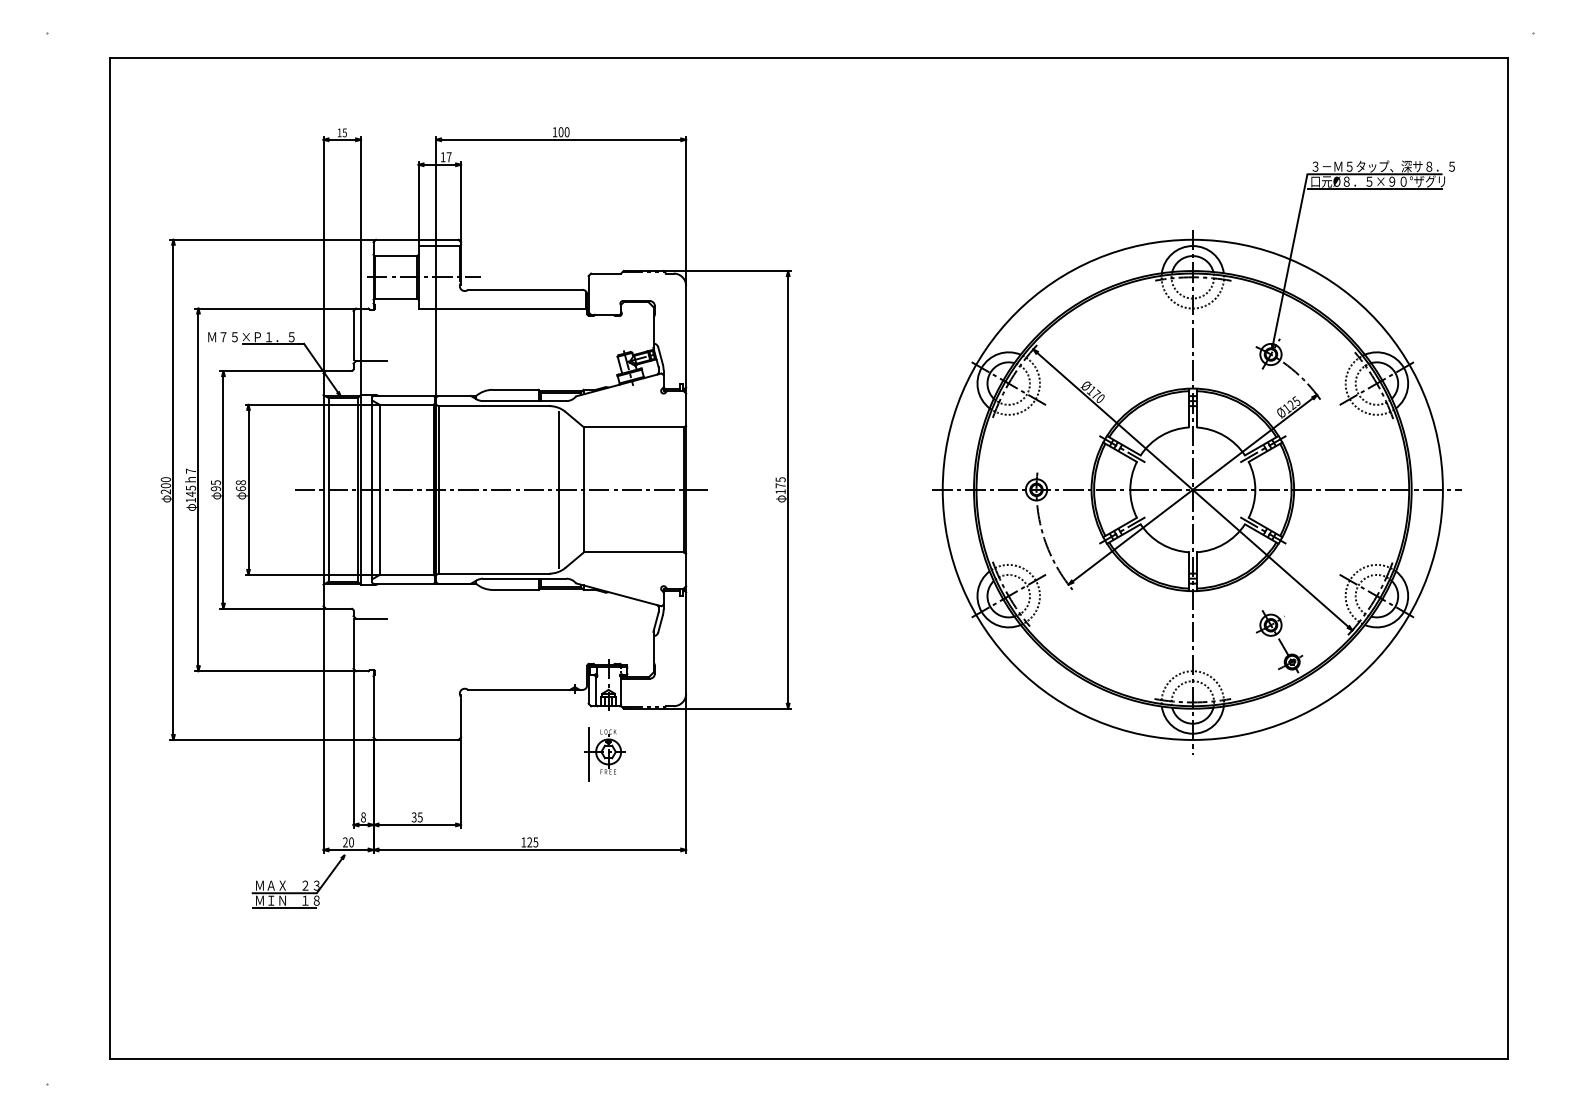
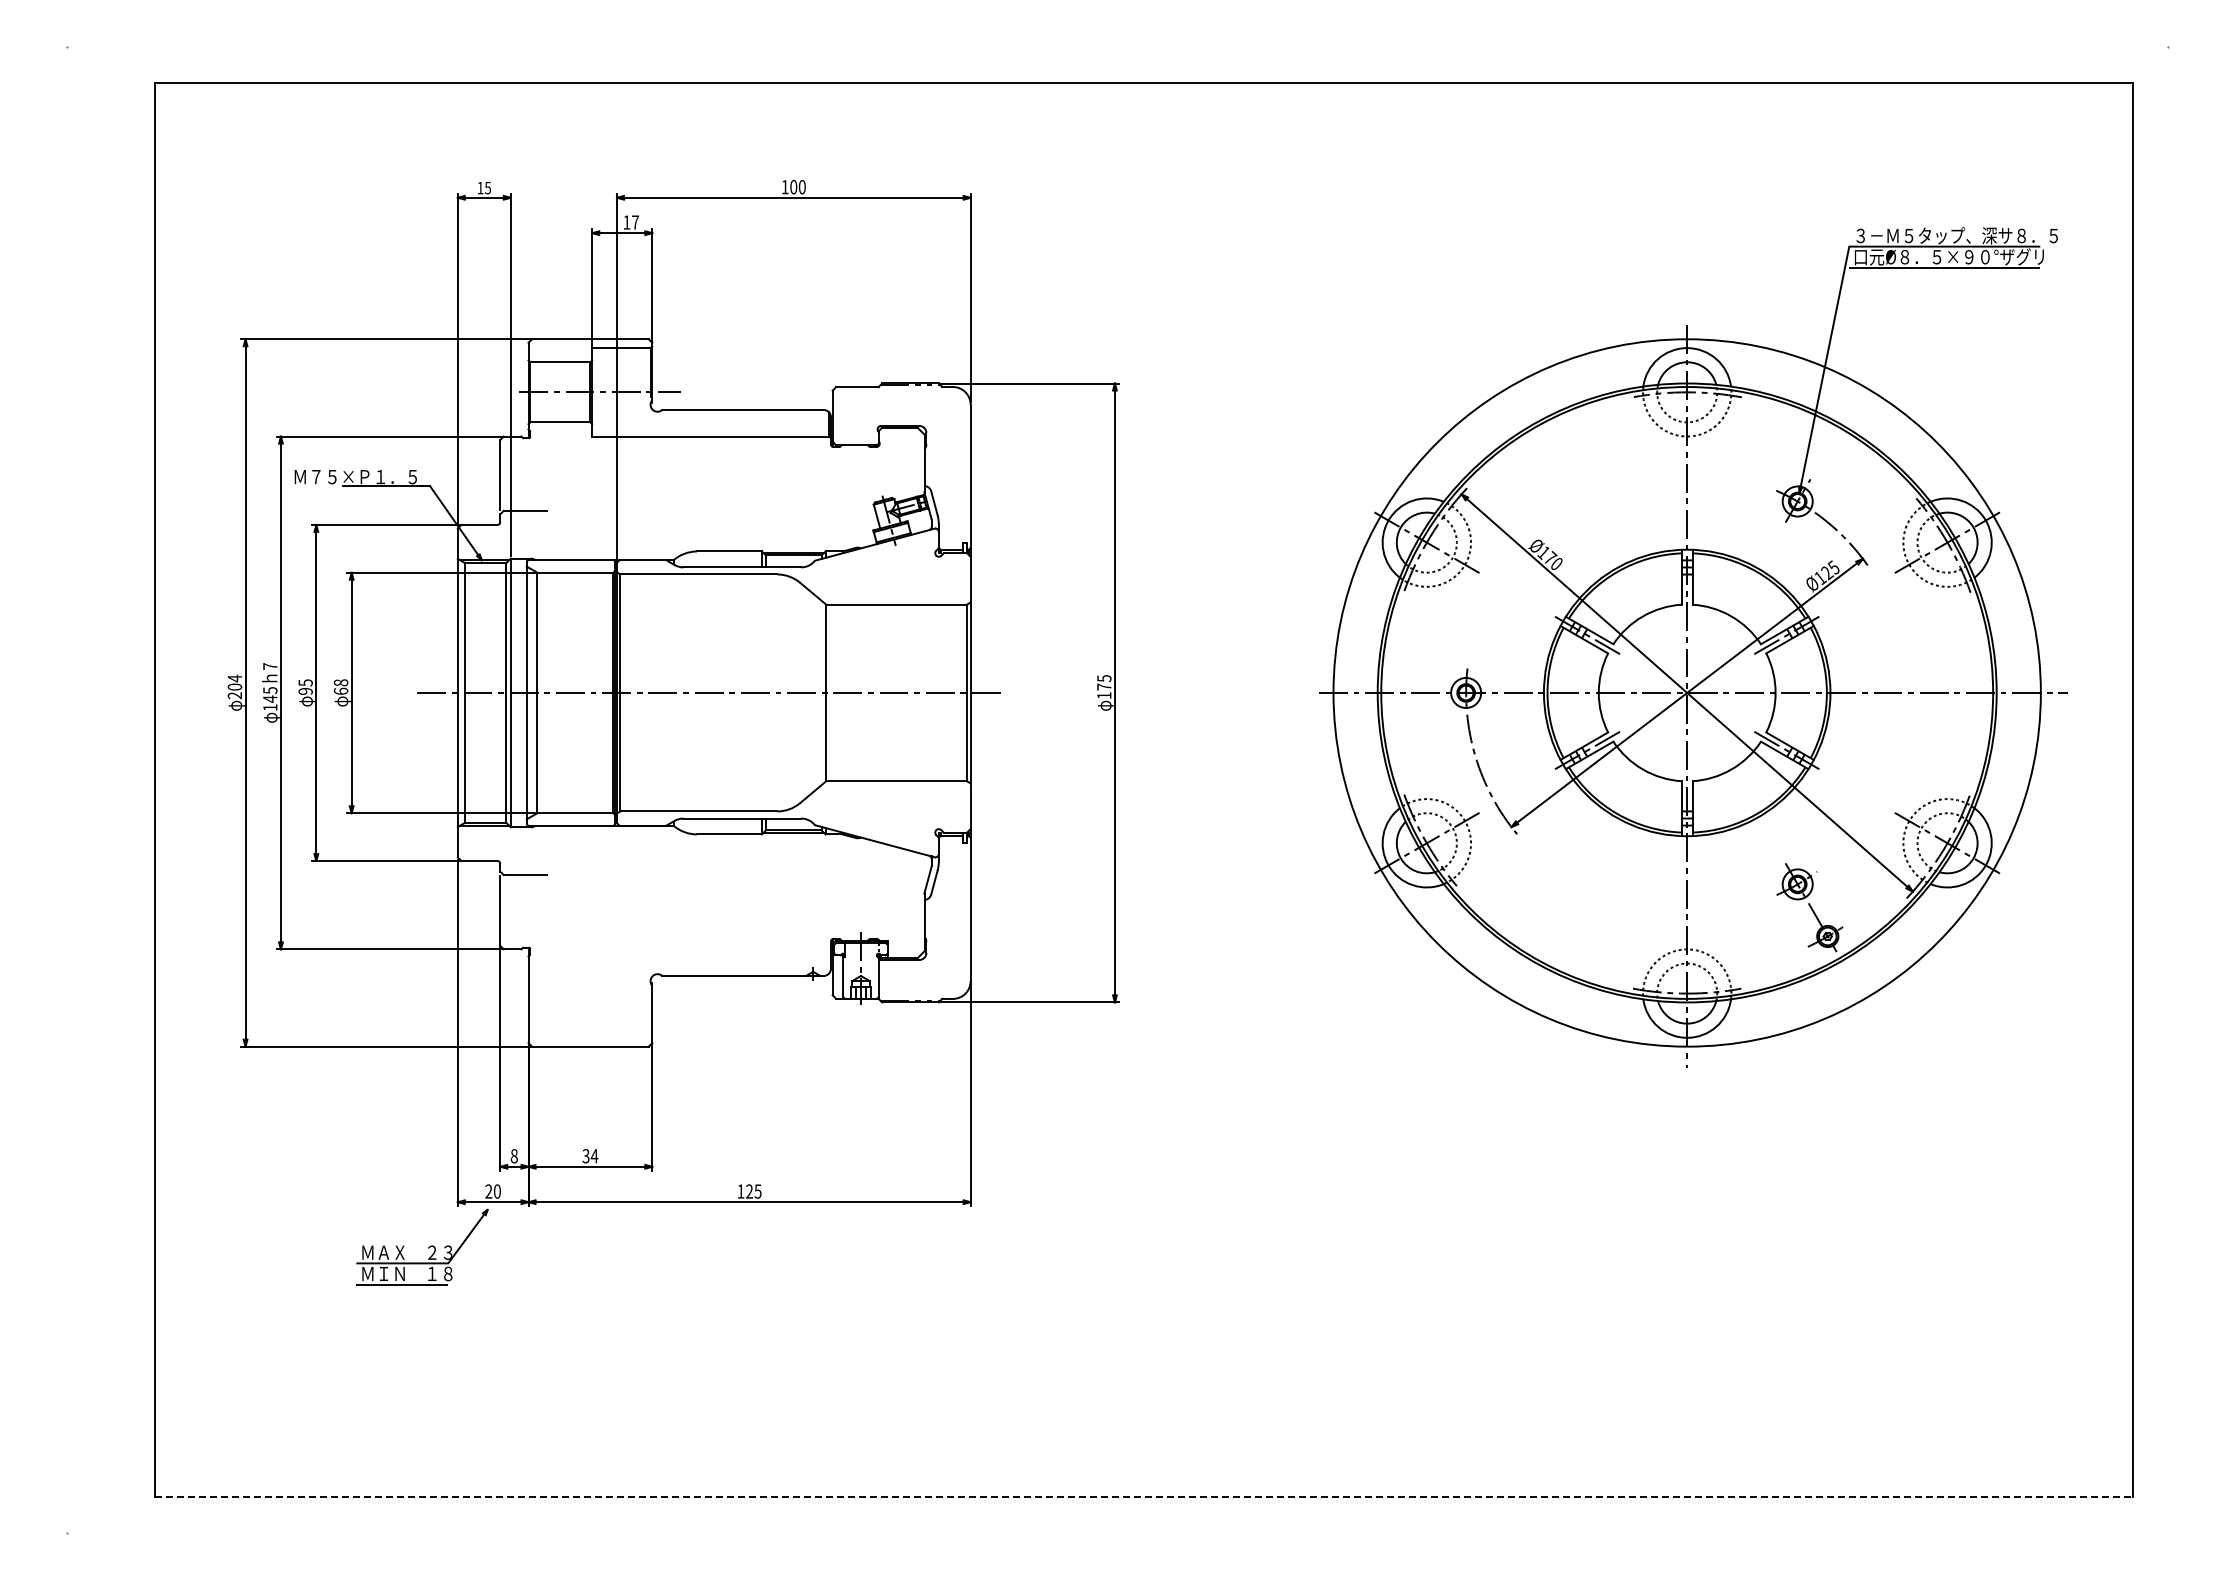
text: (165, 479) -> (234, 678), 200 -> 204
line: (558, 489) -> (790, 692), removed
part: (604, 754) -> (855, 1066), removed
text: (420, 817) -> (594, 1156), 35 -> 34
line: (809, 1058) -> (1144, 1497), solid -> dashed

